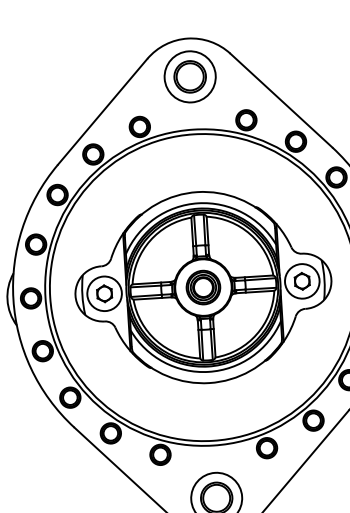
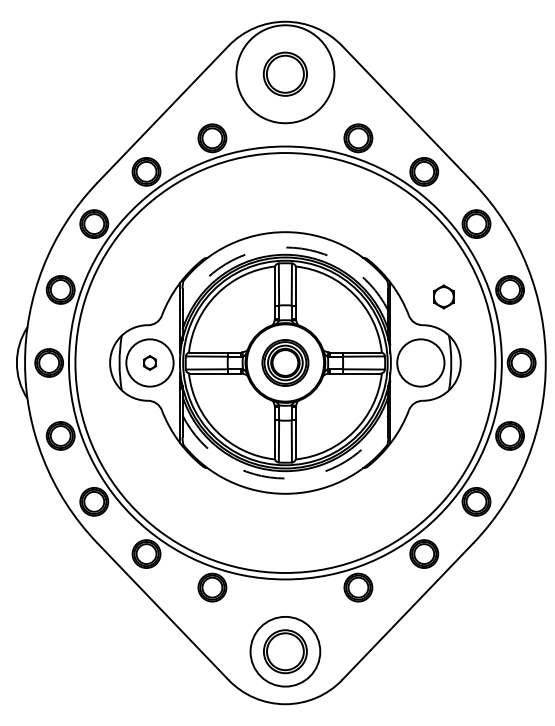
circle: (190, 77) -> (285, 74), size x1.4
arc: (198, 203) -> (285, 247), solid -> dashed
part: (302, 281) -> (443, 296), moved
part: (104, 293) -> (149, 362), size x0.6
arc: (208, 371) -> (285, 478), solid -> dashed

